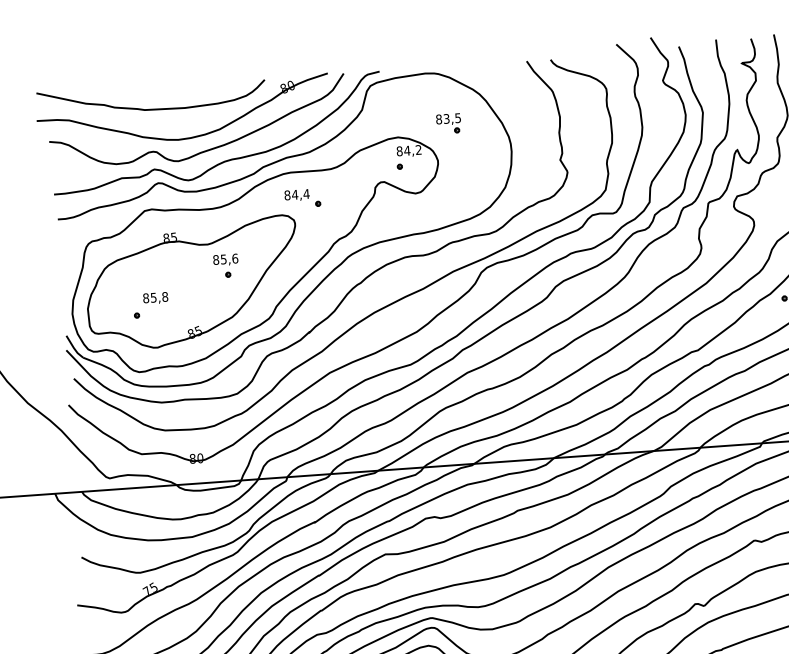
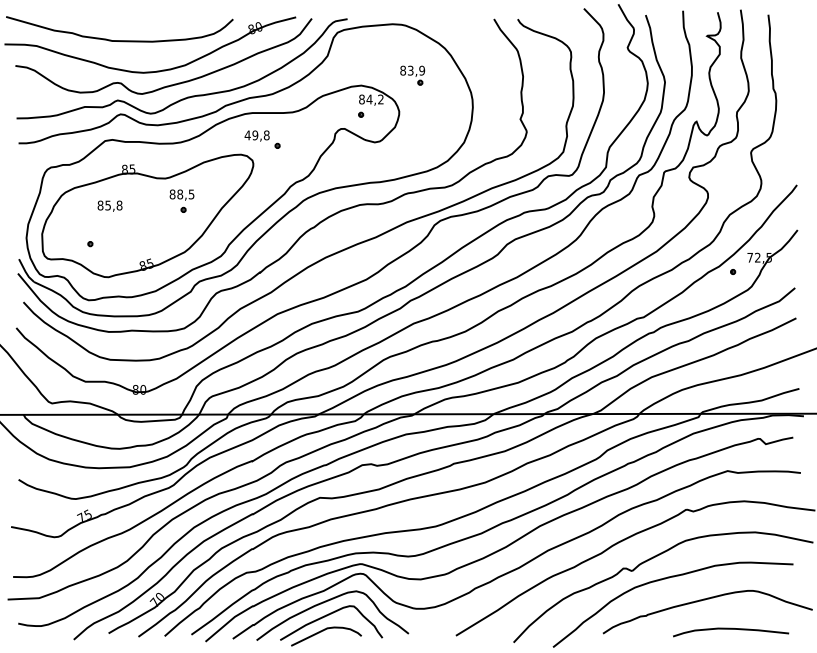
text: (458, 117) -> (422, 70), 83,5 -> 83,9
text: (296, 194) -> (256, 135), 84,4 -> 49,8
text: (229, 259) -> (185, 194), 85,6 -> 88,5
text: (155, 297) -> (109, 205), moved

